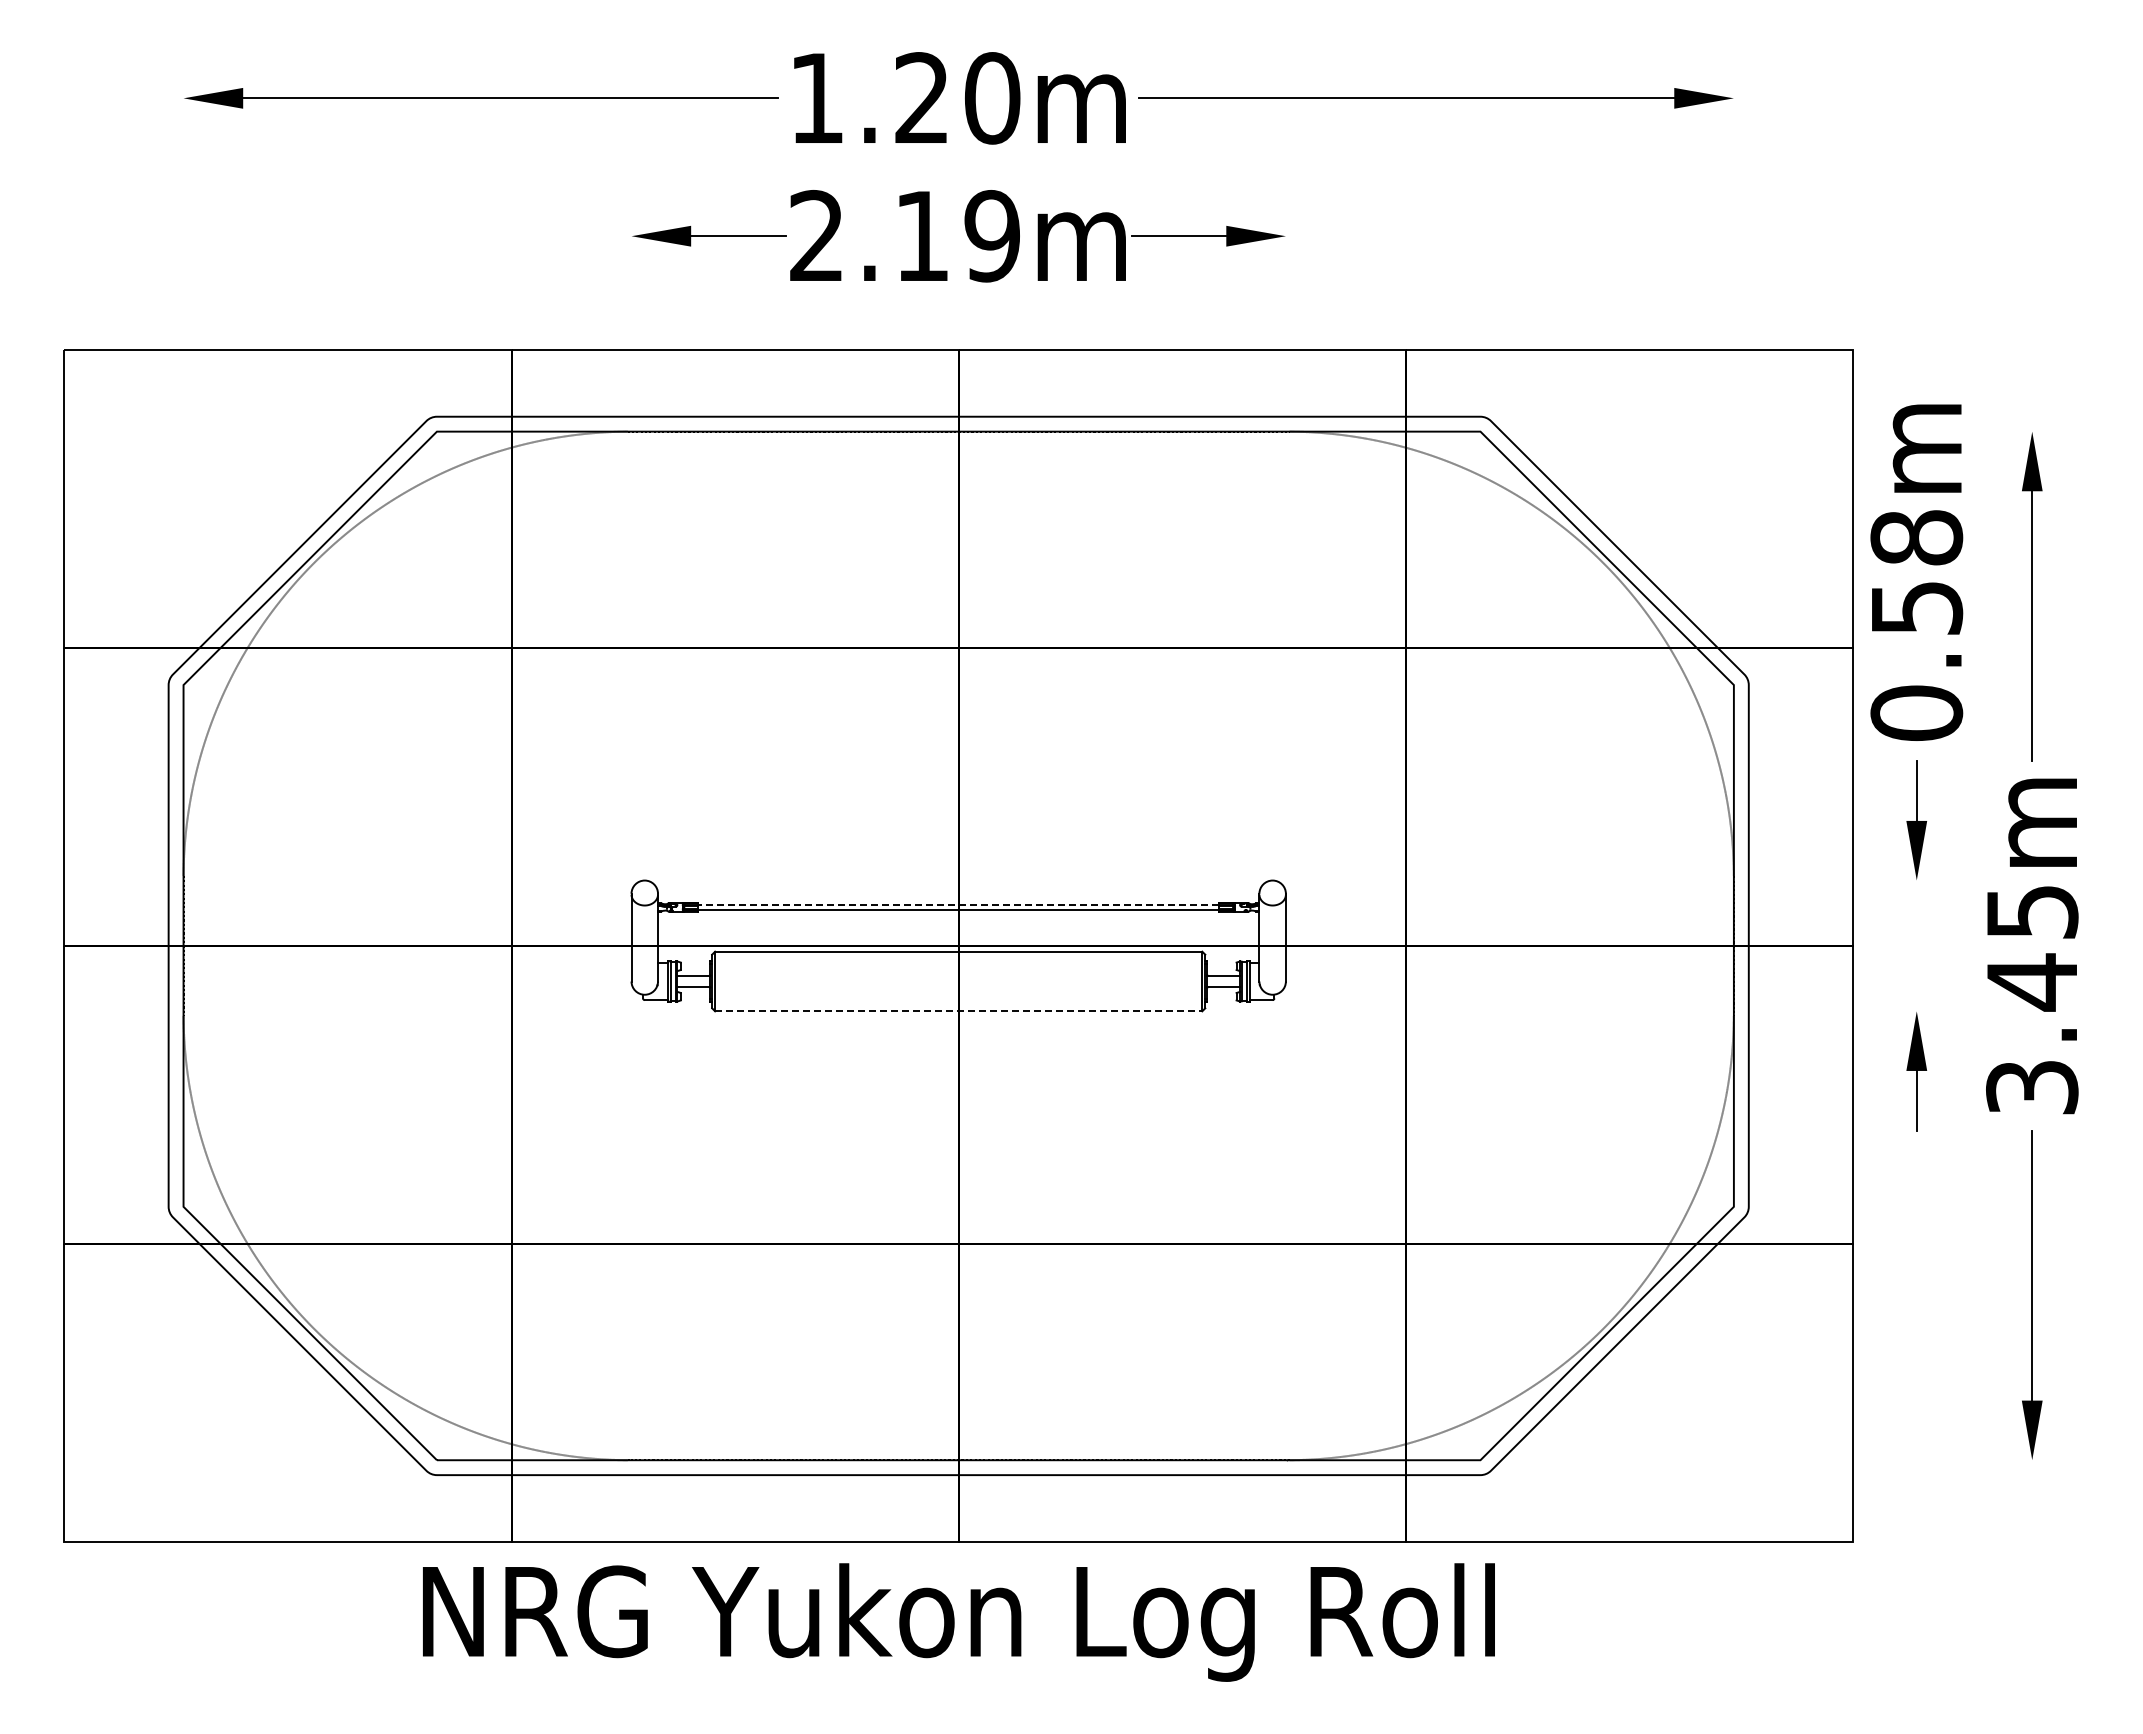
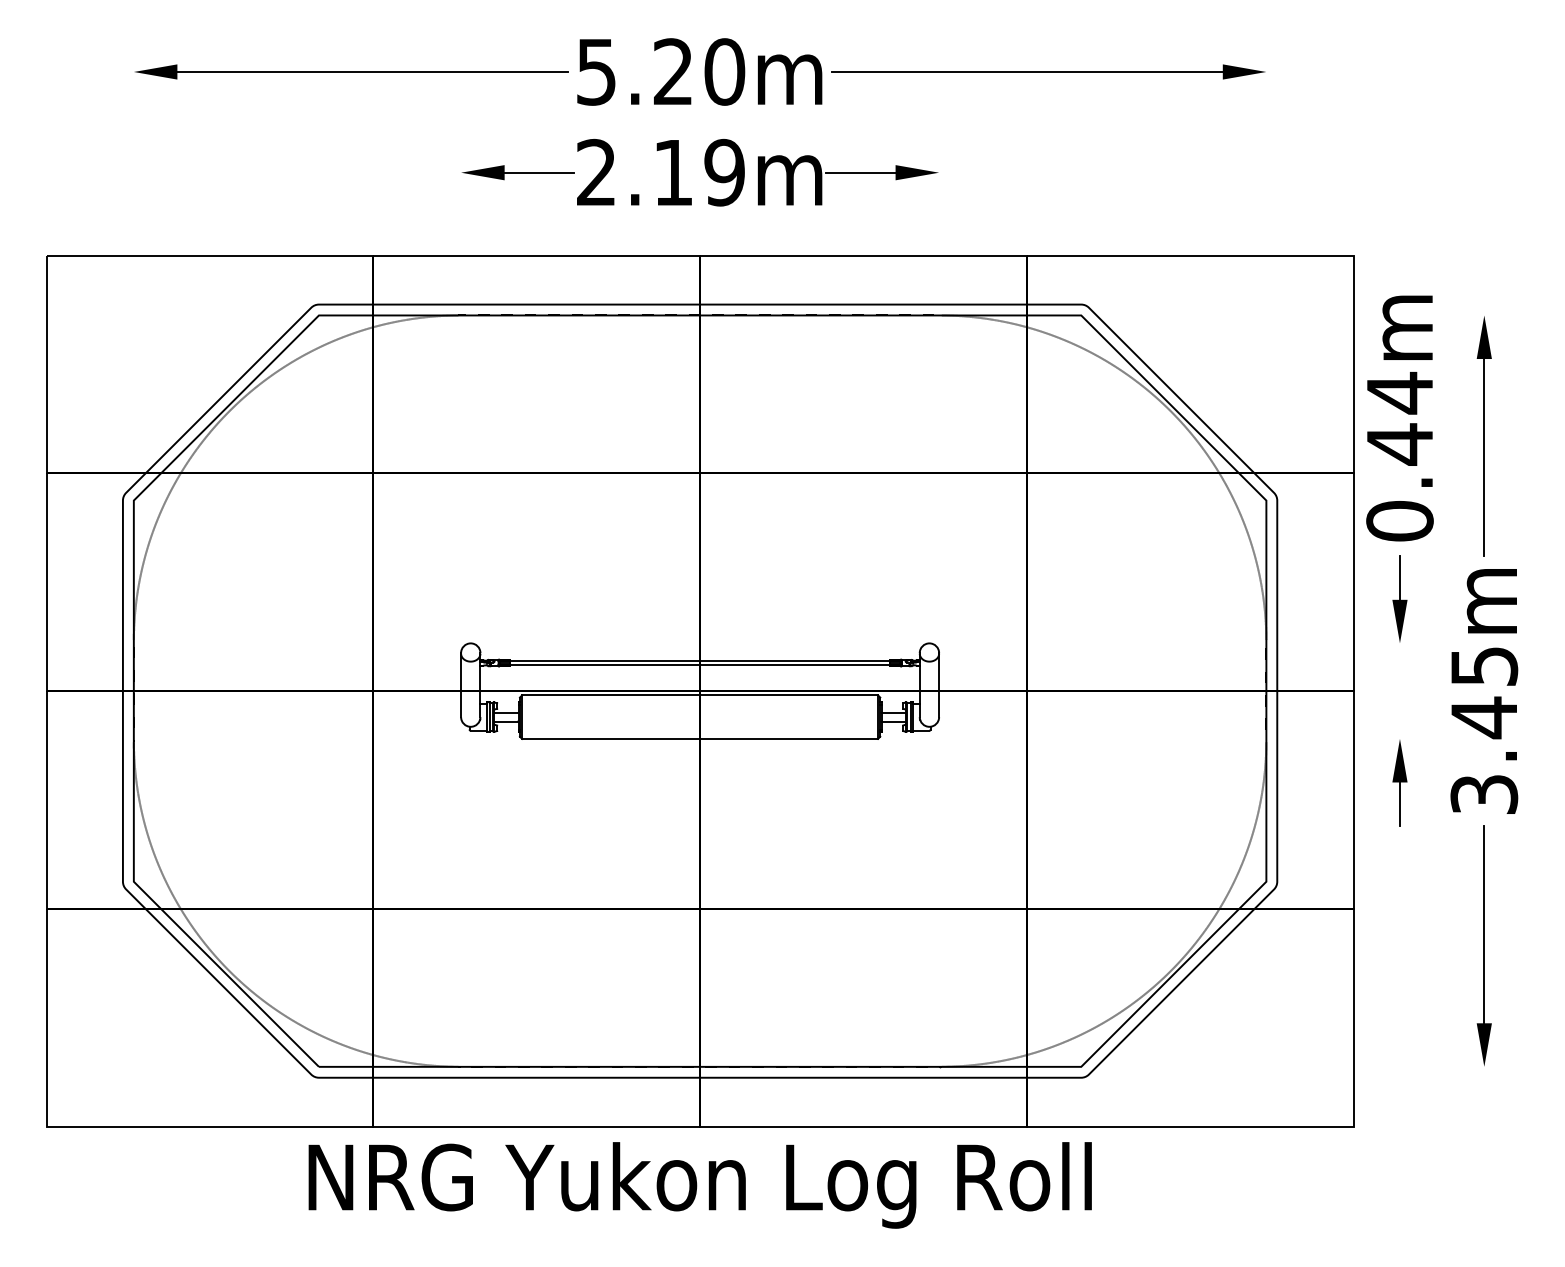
text: (816, 98) -> (596, 72), 1.20m -> 5.20m
text: (1916, 572) -> (1399, 418), 0.58m -> 0.44m
line: (958, 905) -> (699, 661), dashed -> solid
line: (958, 1011) -> (699, 739), dashed -> solid

